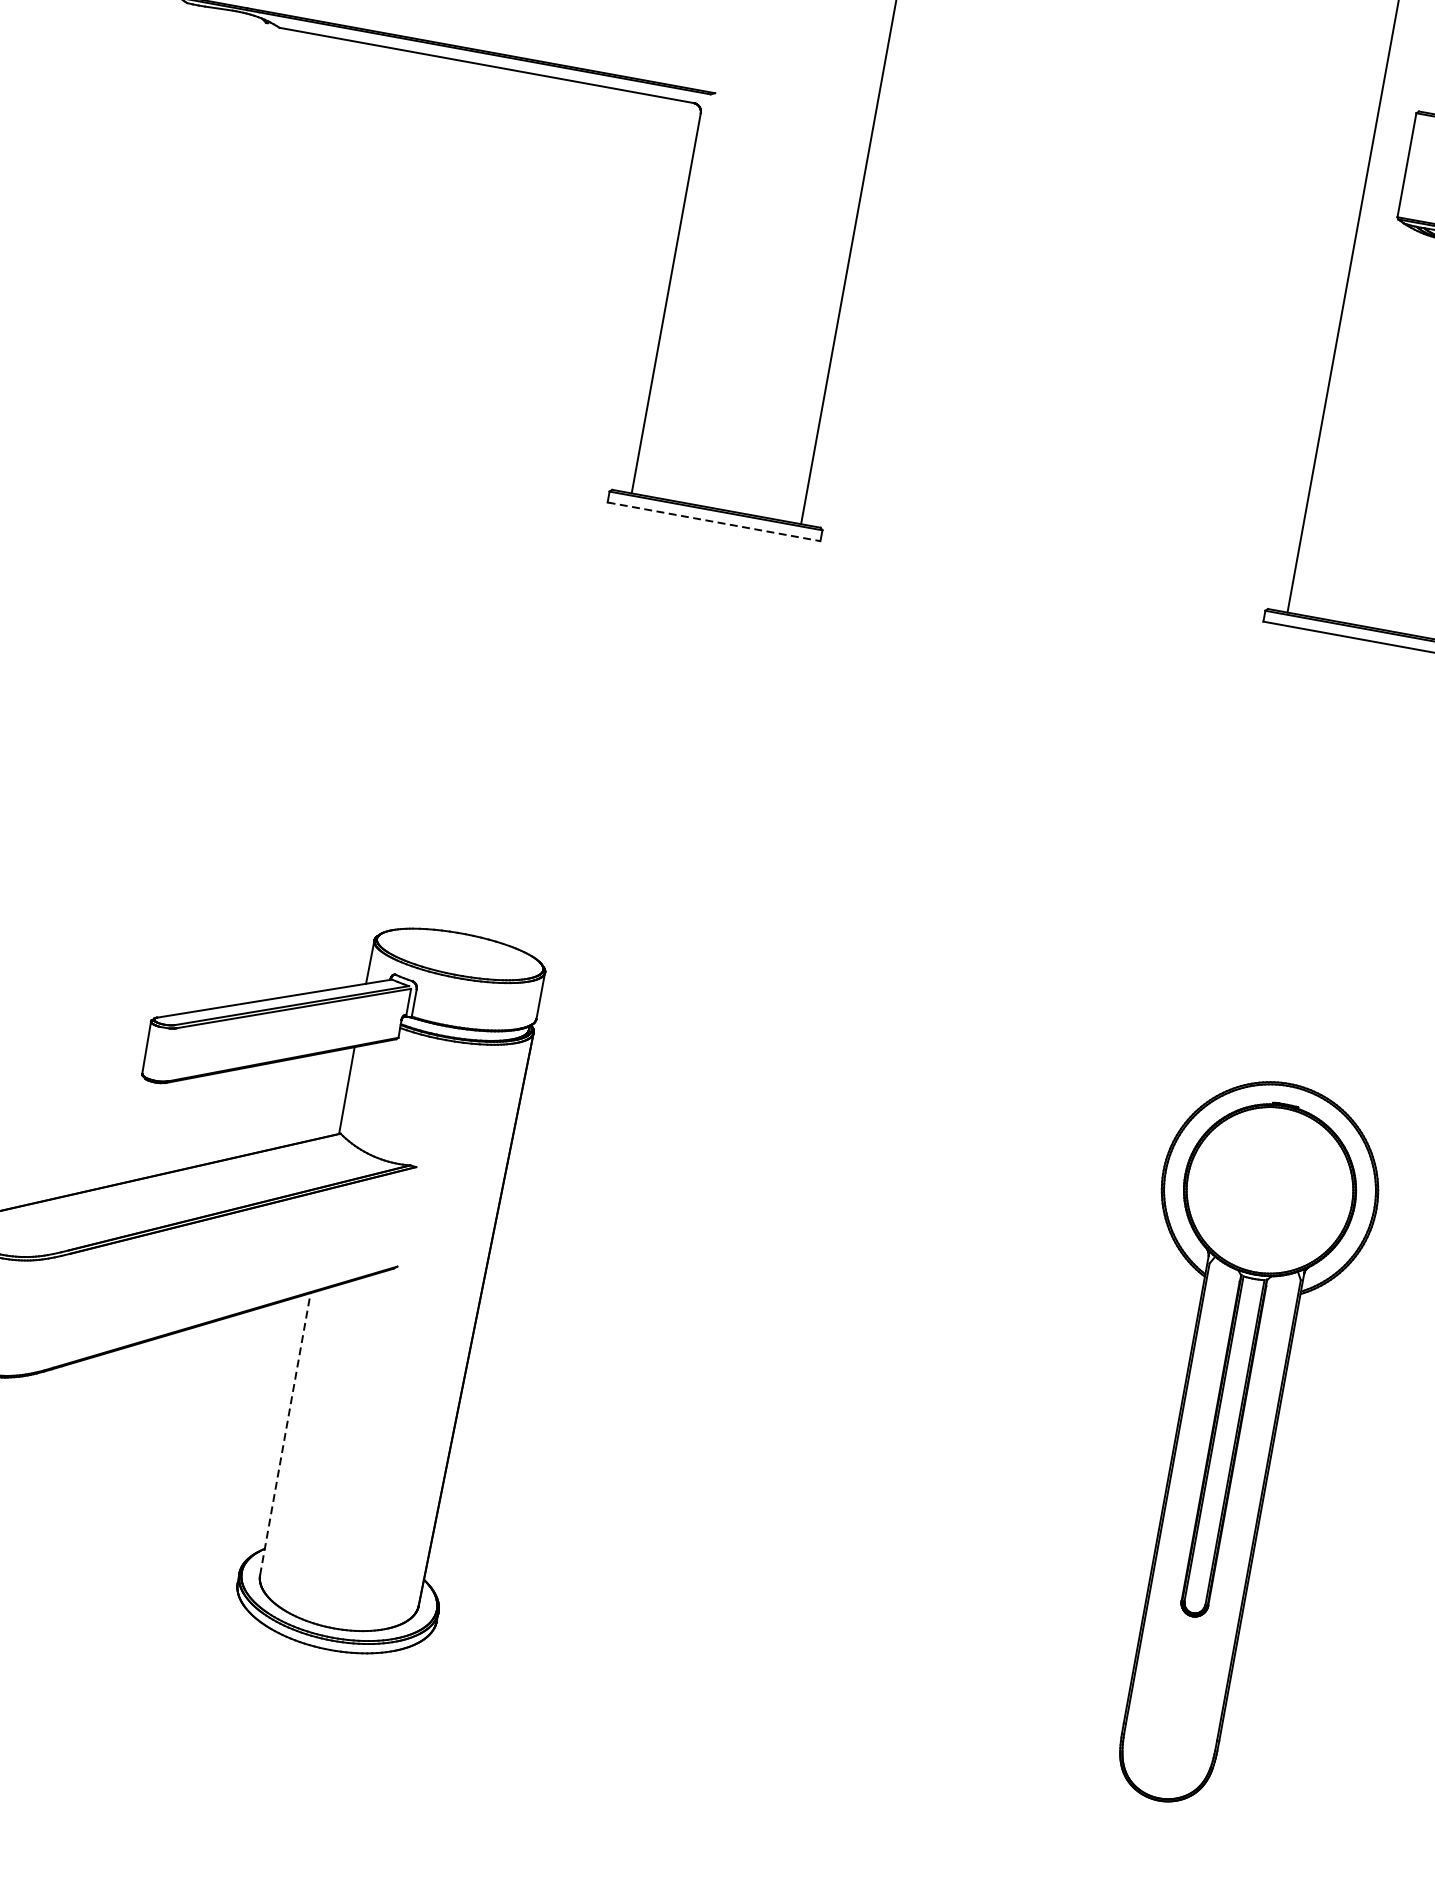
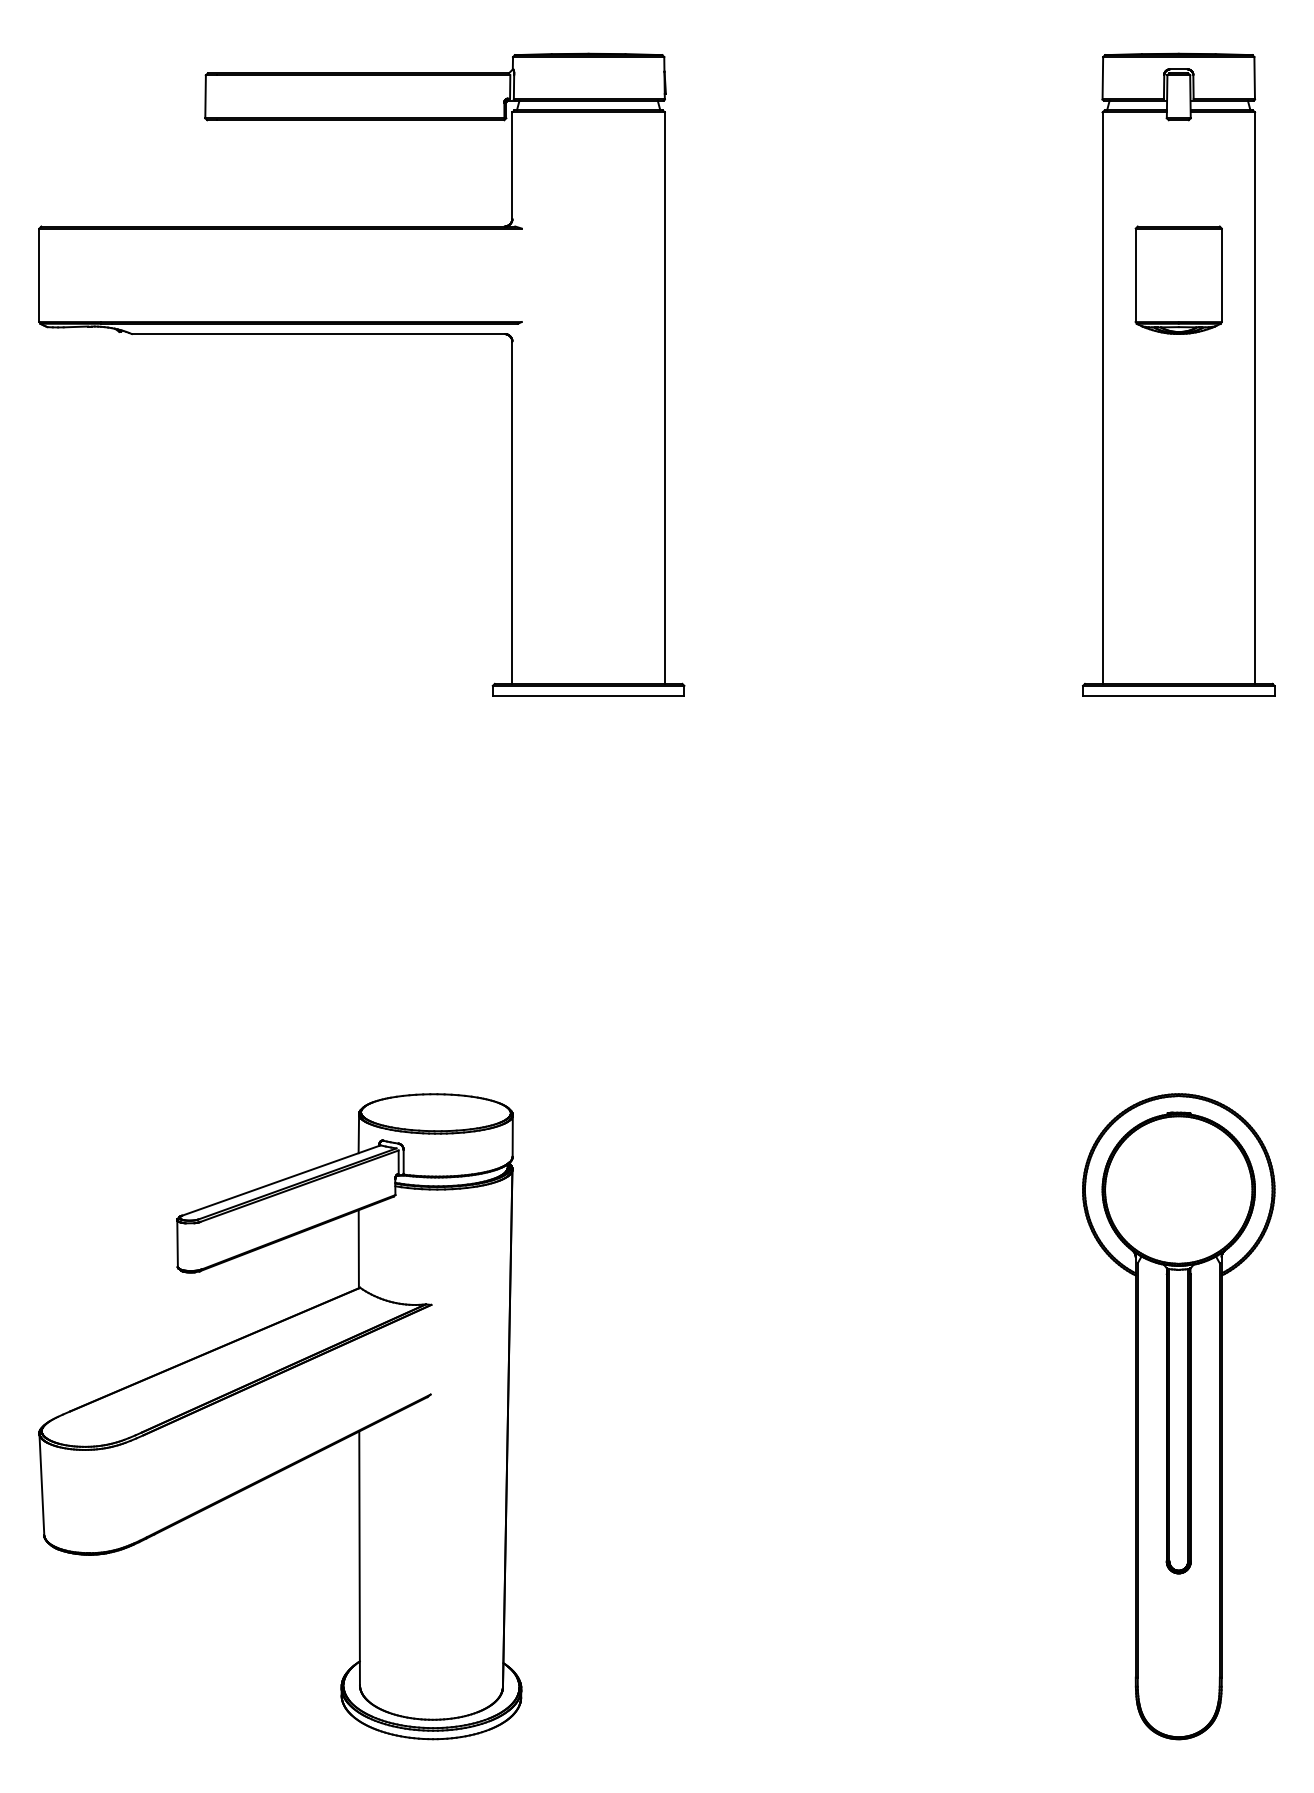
line: (713, 521) -> (588, 695), dashed -> solid
line: (285, 1434) -> (359, 1558), dashed -> solid

